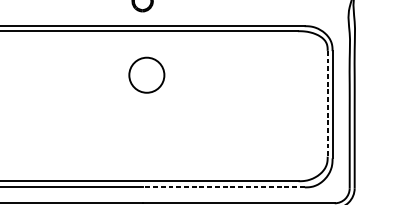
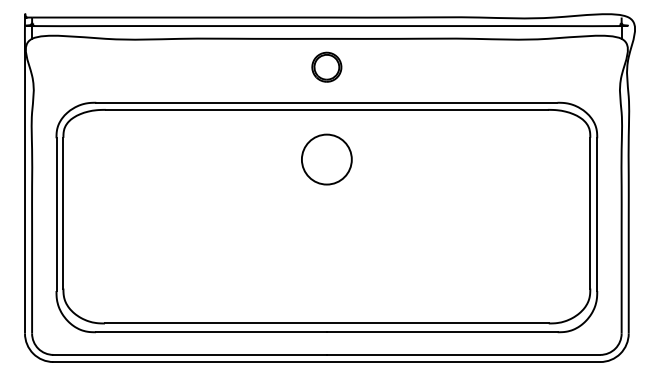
circle: (146, 75) -> (326, 159), moved
line: (327, 103) -> (590, 213), dashed -> solid
line: (223, 187) -> (441, 332), dashed -> solid

